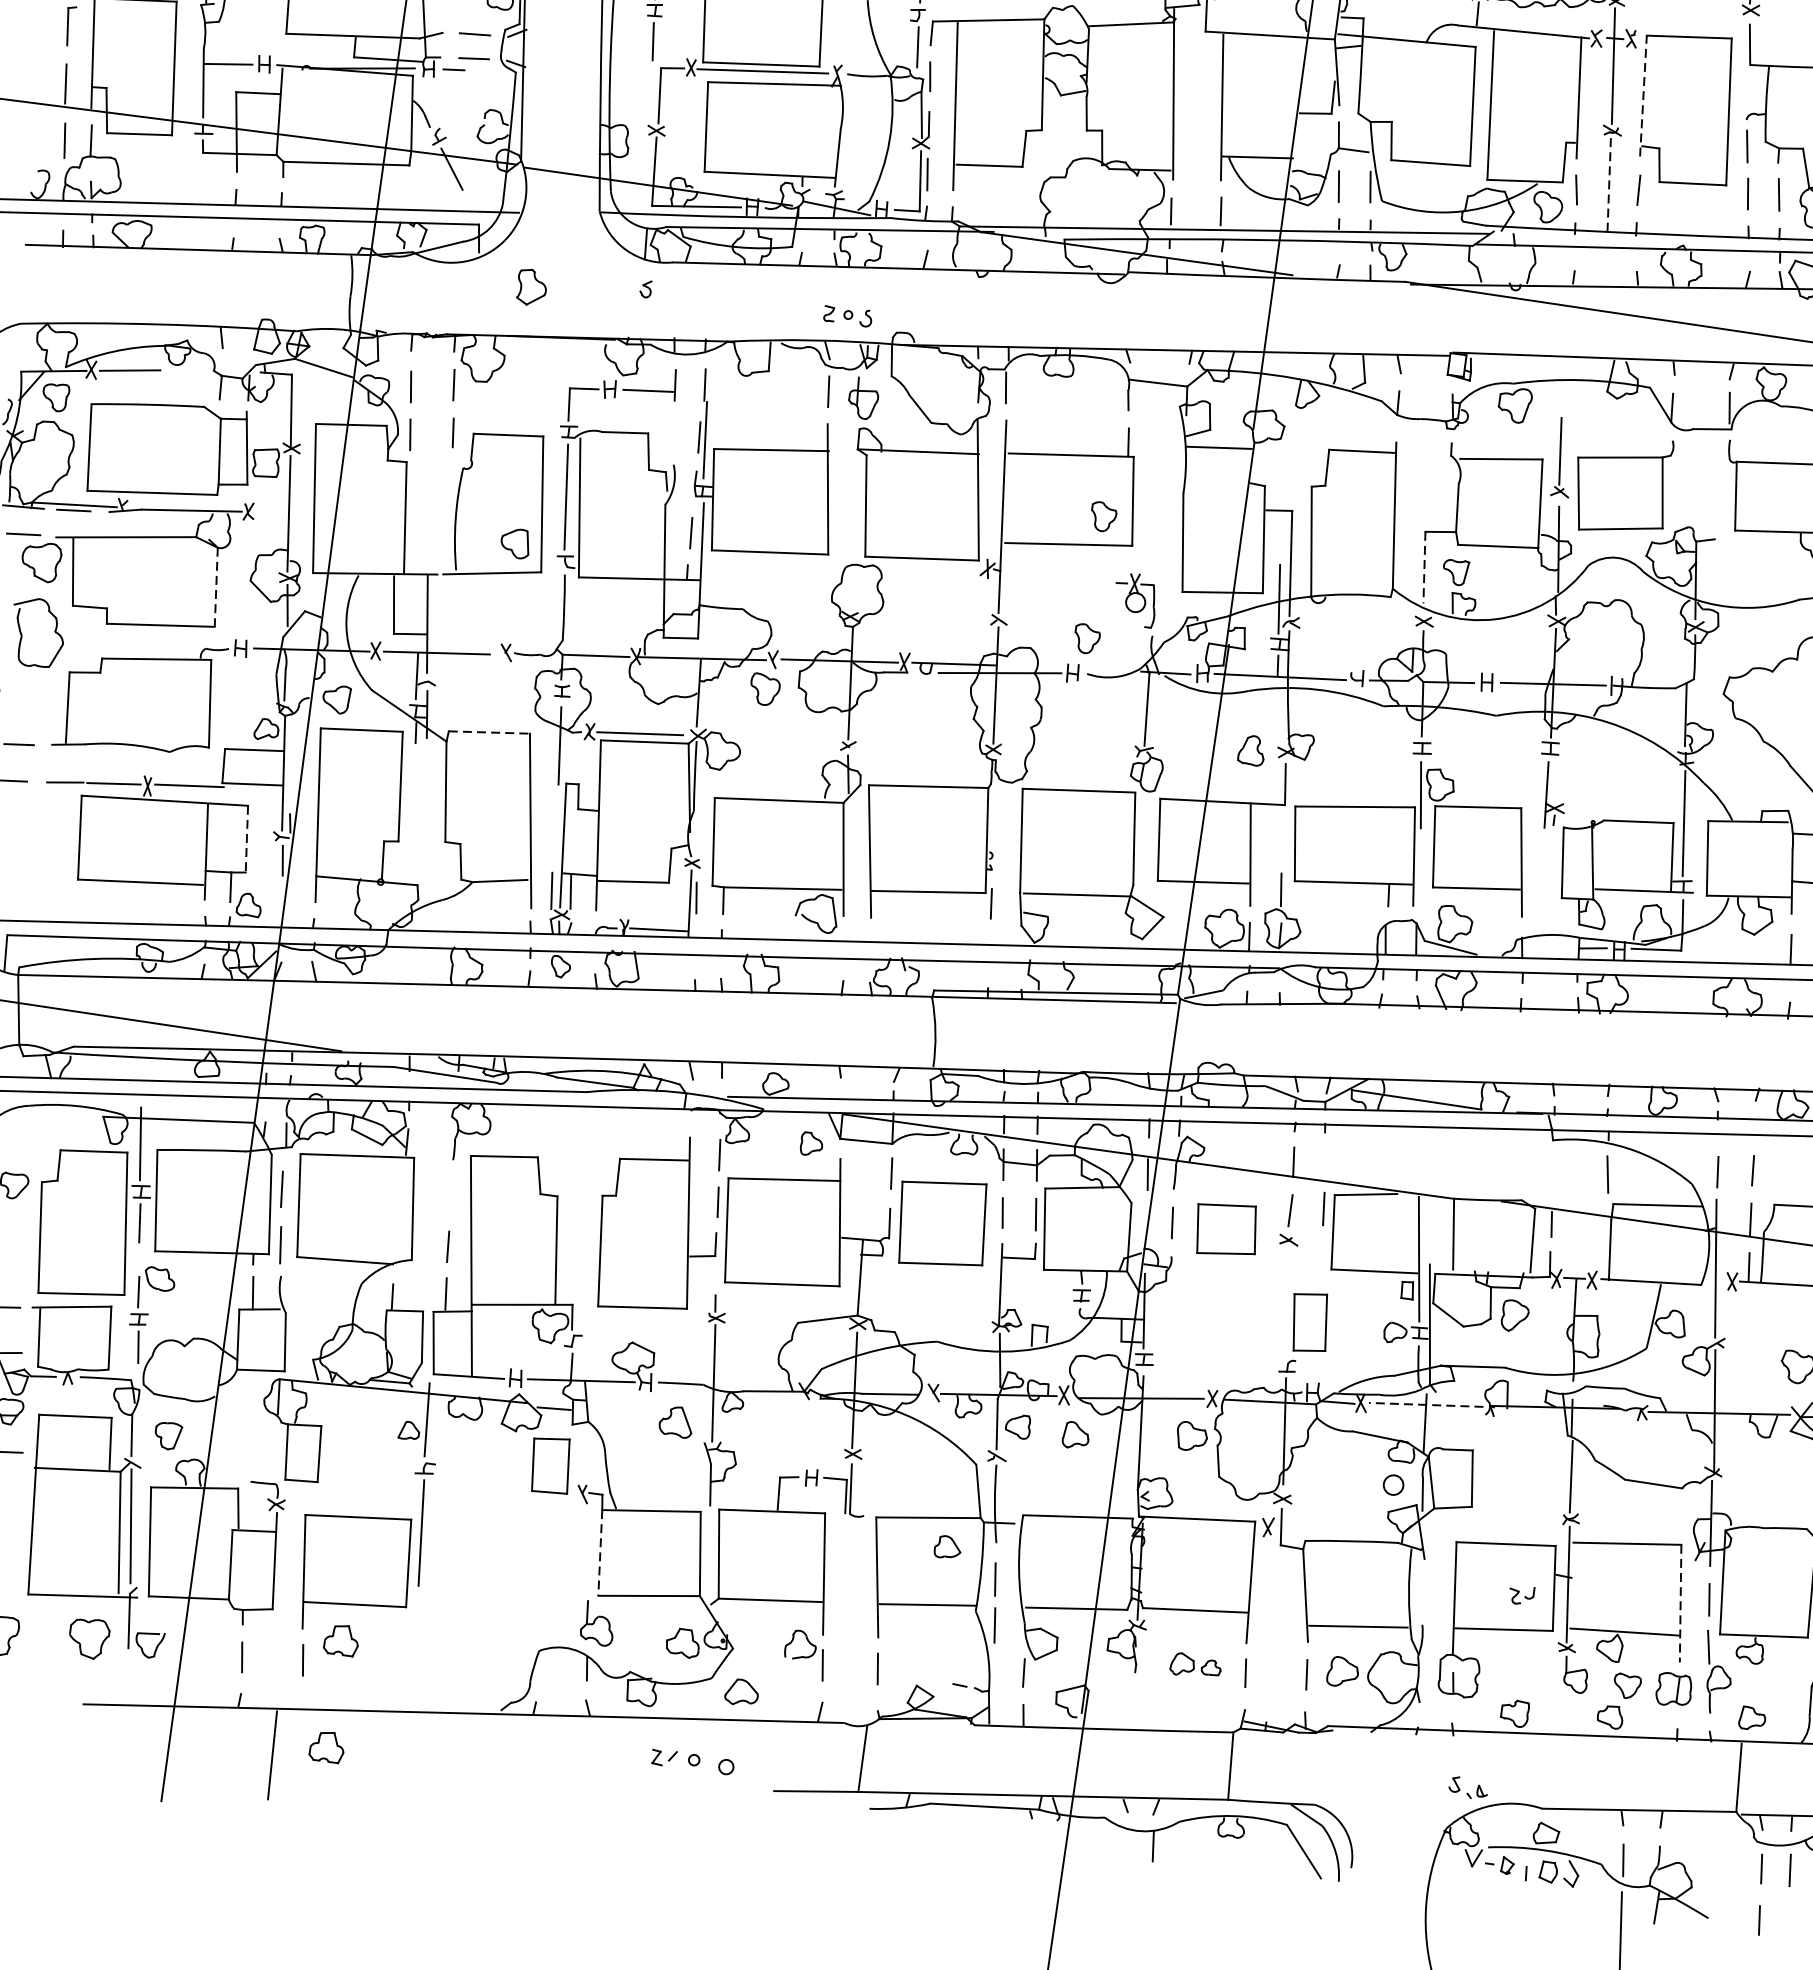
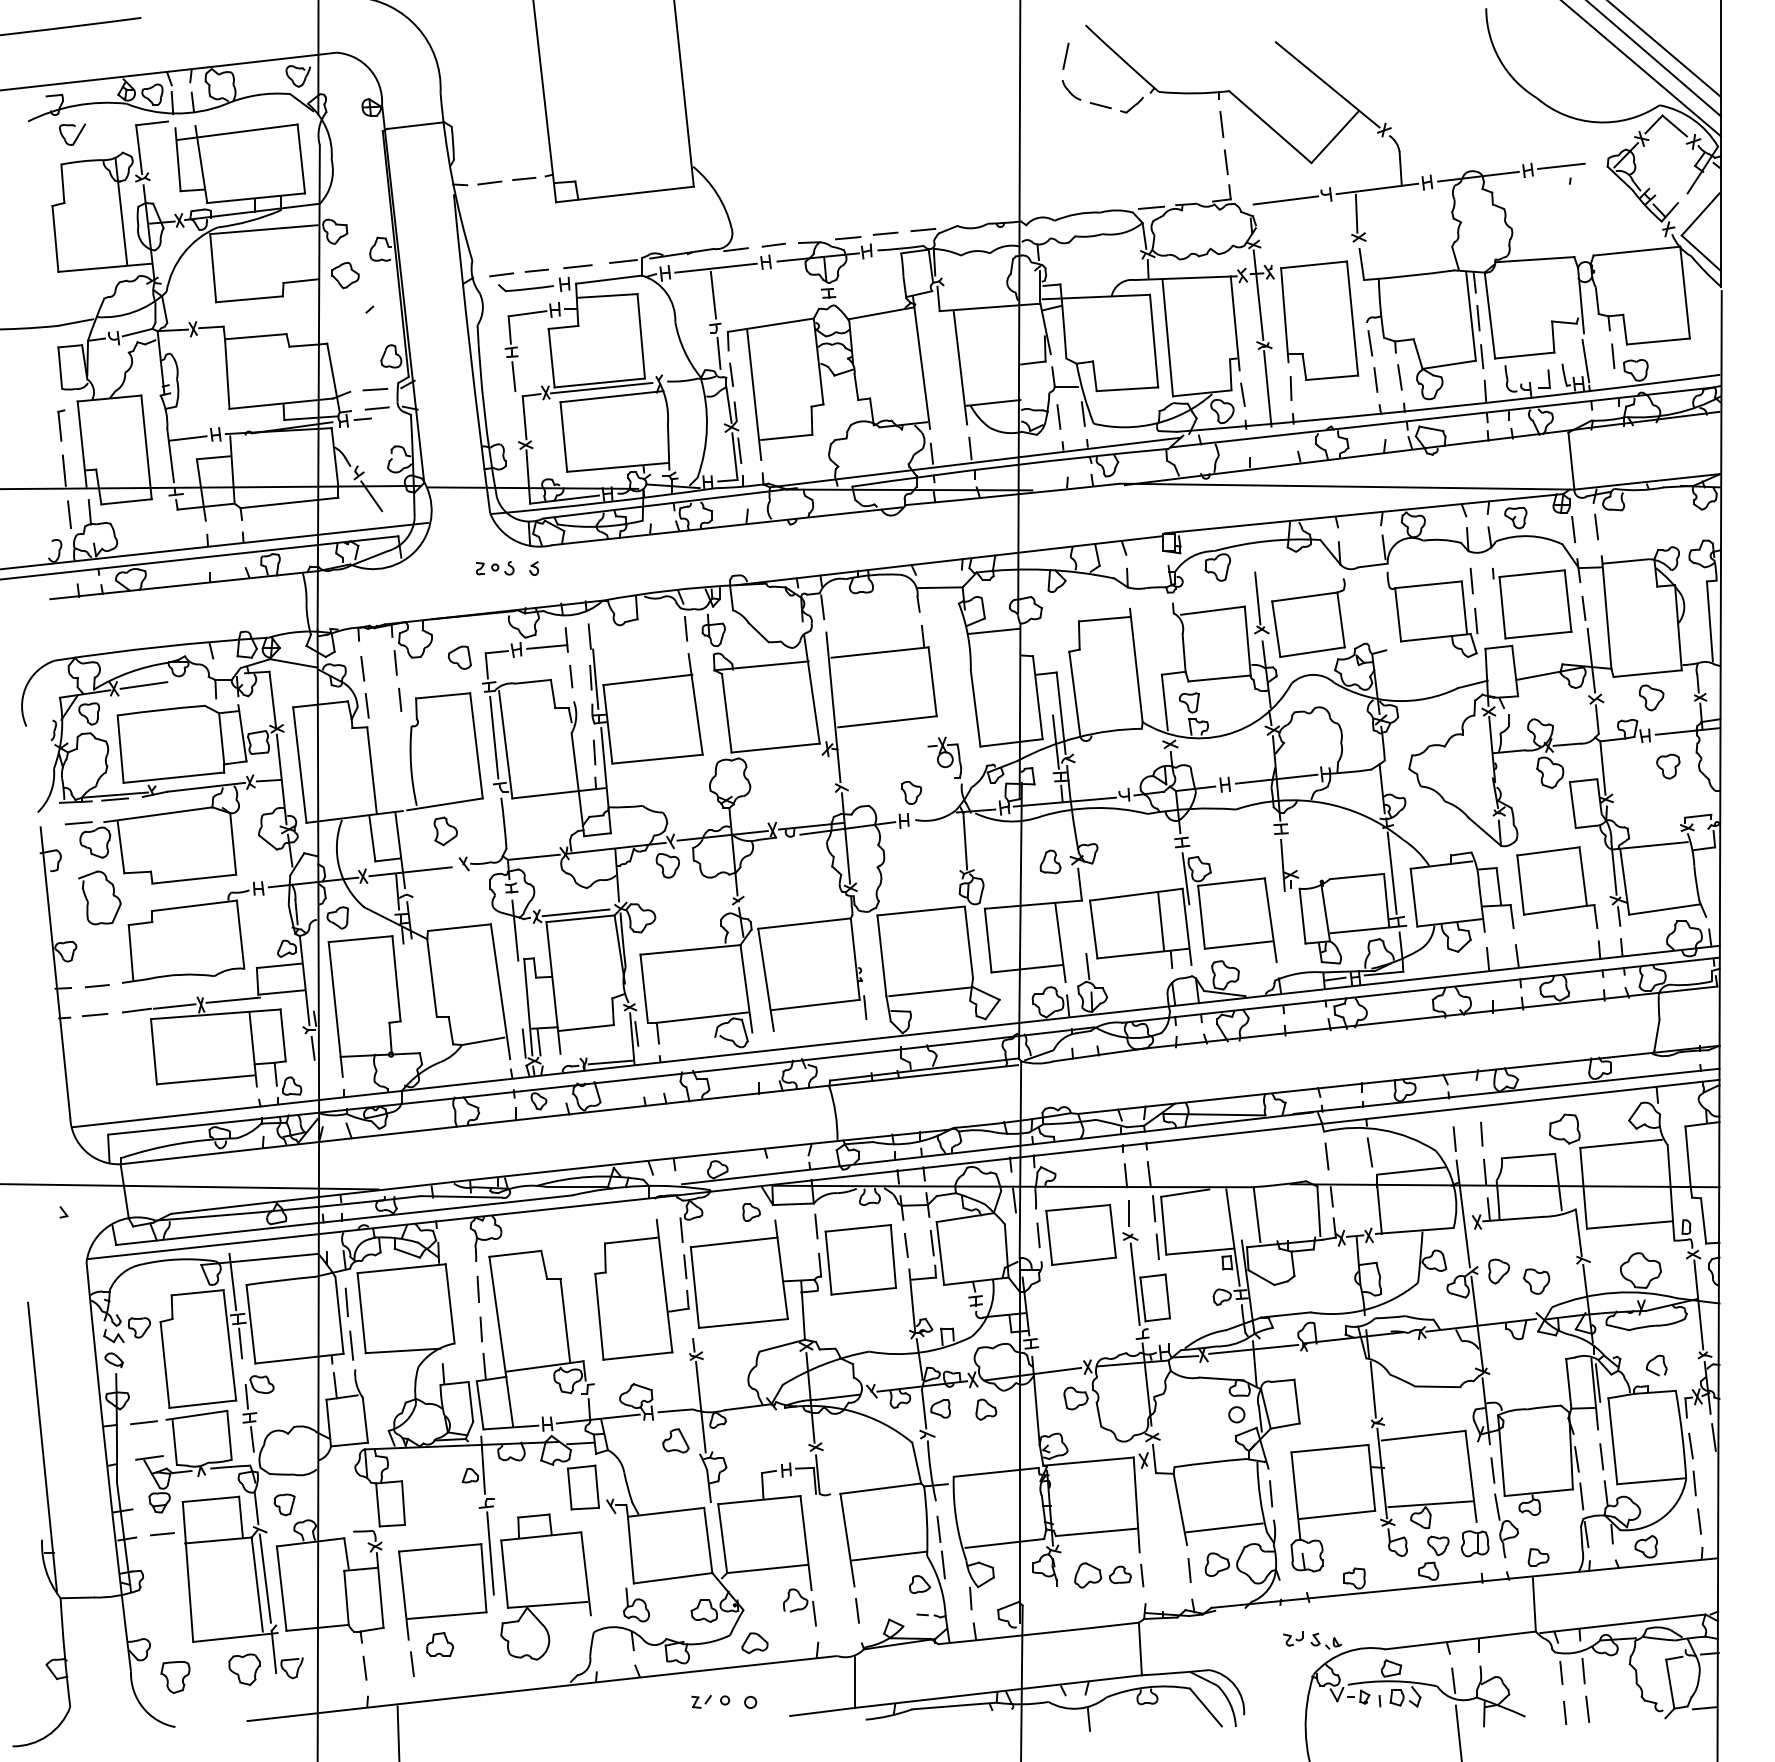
line: (1643, 95) -> (1284, 314), dashed -> solid
line: (1608, 186) -> (1267, 388), dashed -> solid
part: (531, 287) -> (445, 831), moved
part: (847, 316) -> (494, 568), moved
line: (674, 432) -> (571, 676), added
line: (272, 512) -> (268, 780), added
part: (1103, 516) -> (911, 696), removed
part: (515, 542) -> (459, 657), moved
line: (1424, 567) -> (1164, 702), dashed -> solid
line: (216, 586) -> (233, 843), dashed -> solid
line: (489, 732) -> (459, 927), dashed -> solid
line: (247, 839) -> (283, 1035), dashed -> solid
line: (1382, 845) -> (1161, 921), added
line: (1322, 1164) -> (1148, 1174), added
line: (1551, 1172) -> (1326, 1156), added
line: (451, 1195) -> (478, 1289), added
part: (1225, 1229) -> (1080, 1234), size x1.43
line: (1321, 1257) -> (1157, 1246), added
line: (1286, 1300) -> (1134, 1283), added
part: (1515, 1316) -> (1499, 1271), moved
line: (1425, 1404) -> (1253, 1349), dashed -> solid
part: (948, 1547) -> (920, 1584), moved
line: (599, 1553) -> (630, 1550), dashed -> solid
part: (485, 1584) -> (545, 1586), added
line: (1424, 1591) -> (1271, 1493), added
part: (1521, 1595) -> (1293, 1638), moved
line: (1681, 1603) -> (1471, 1476), dashed -> solid
part: (1195, 1666) -> (1102, 1575), size x1.43
part: (327, 1746) -> (440, 1728), removed
line: (1788, 1918) -> (1587, 1708), added

